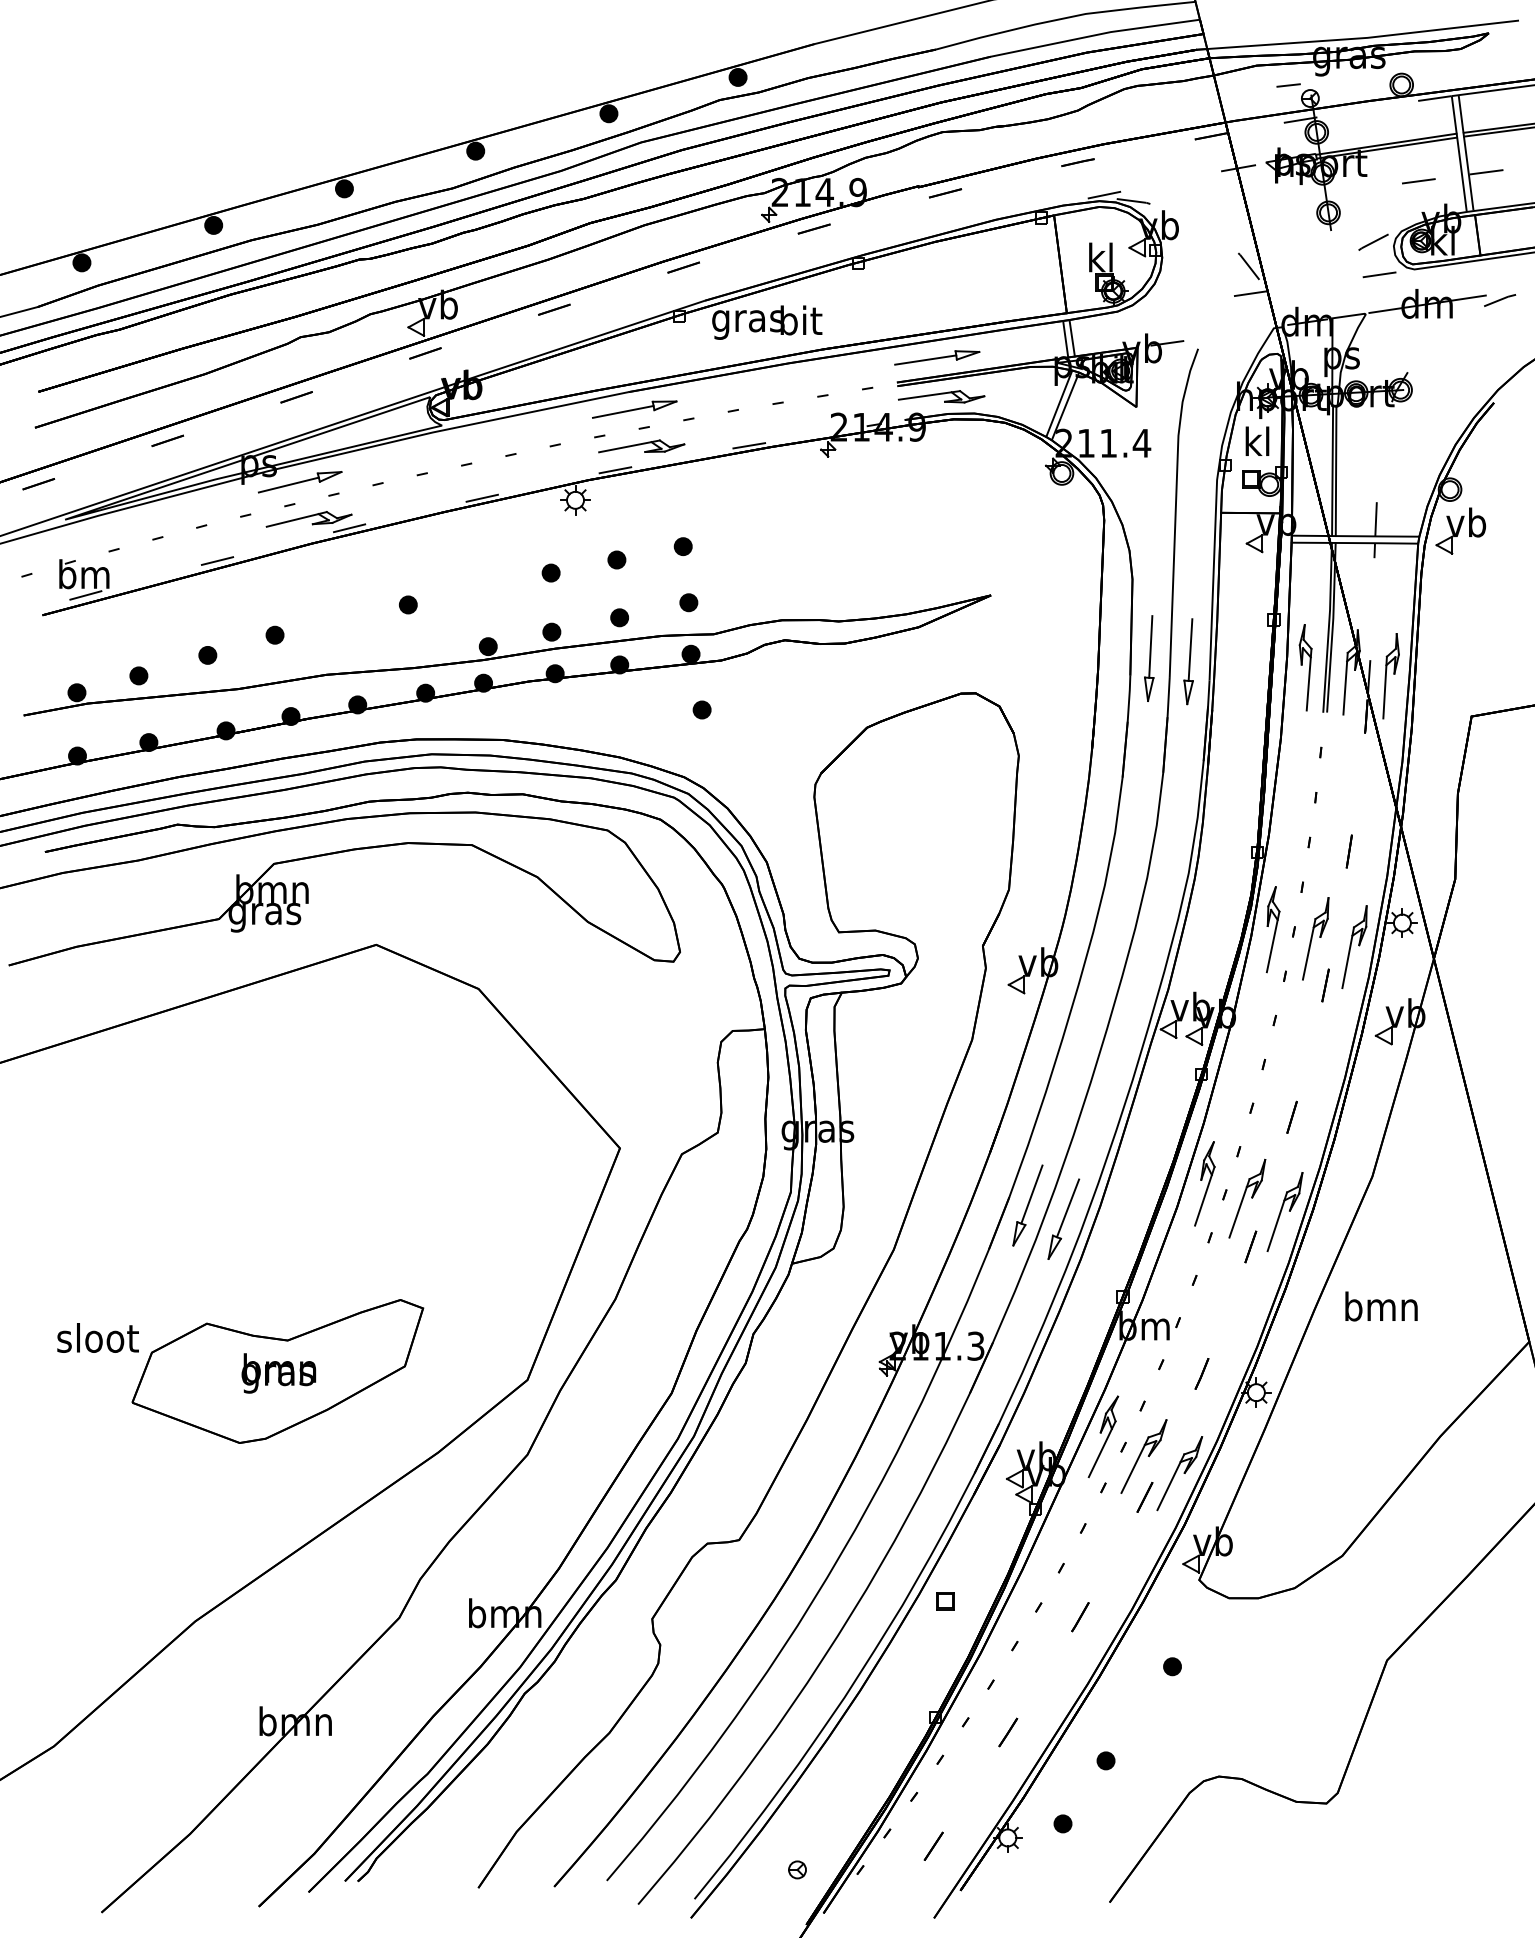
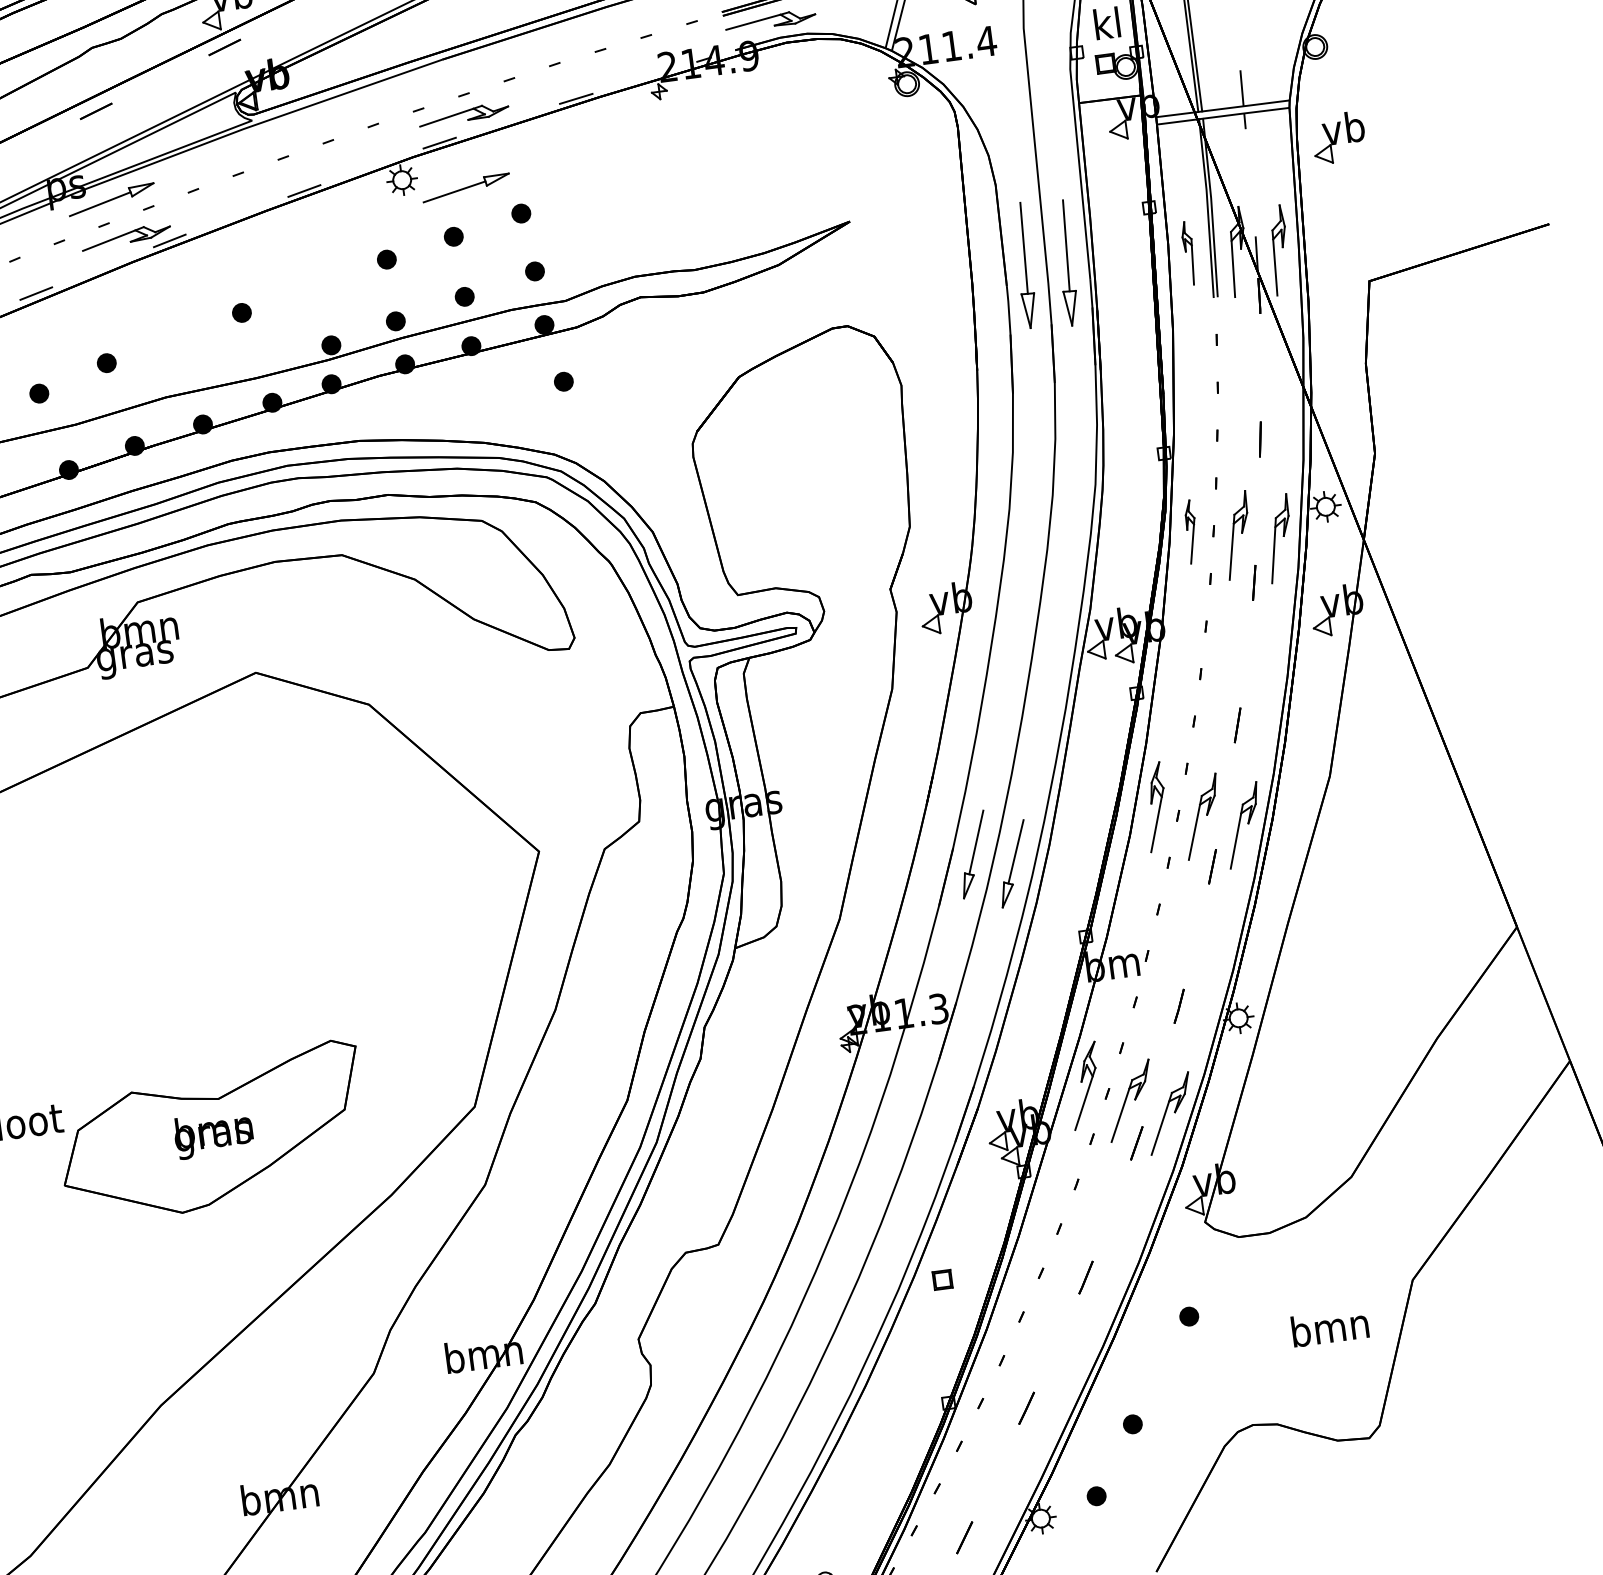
part: (634, 409) -> (465, 187), moved
part: (1460, 530) -> (1338, 137), moved
part: (1149, 658) -> (1024, 265), size x1.4
part: (1188, 661) -> (1065, 263), size x1.4
part: (1305, 667) -> (1188, 253), size x0.7
part: (1272, 929) -> (1190, 531), size x0.7
text: (1381, 1306) -> (1330, 1327), moved

